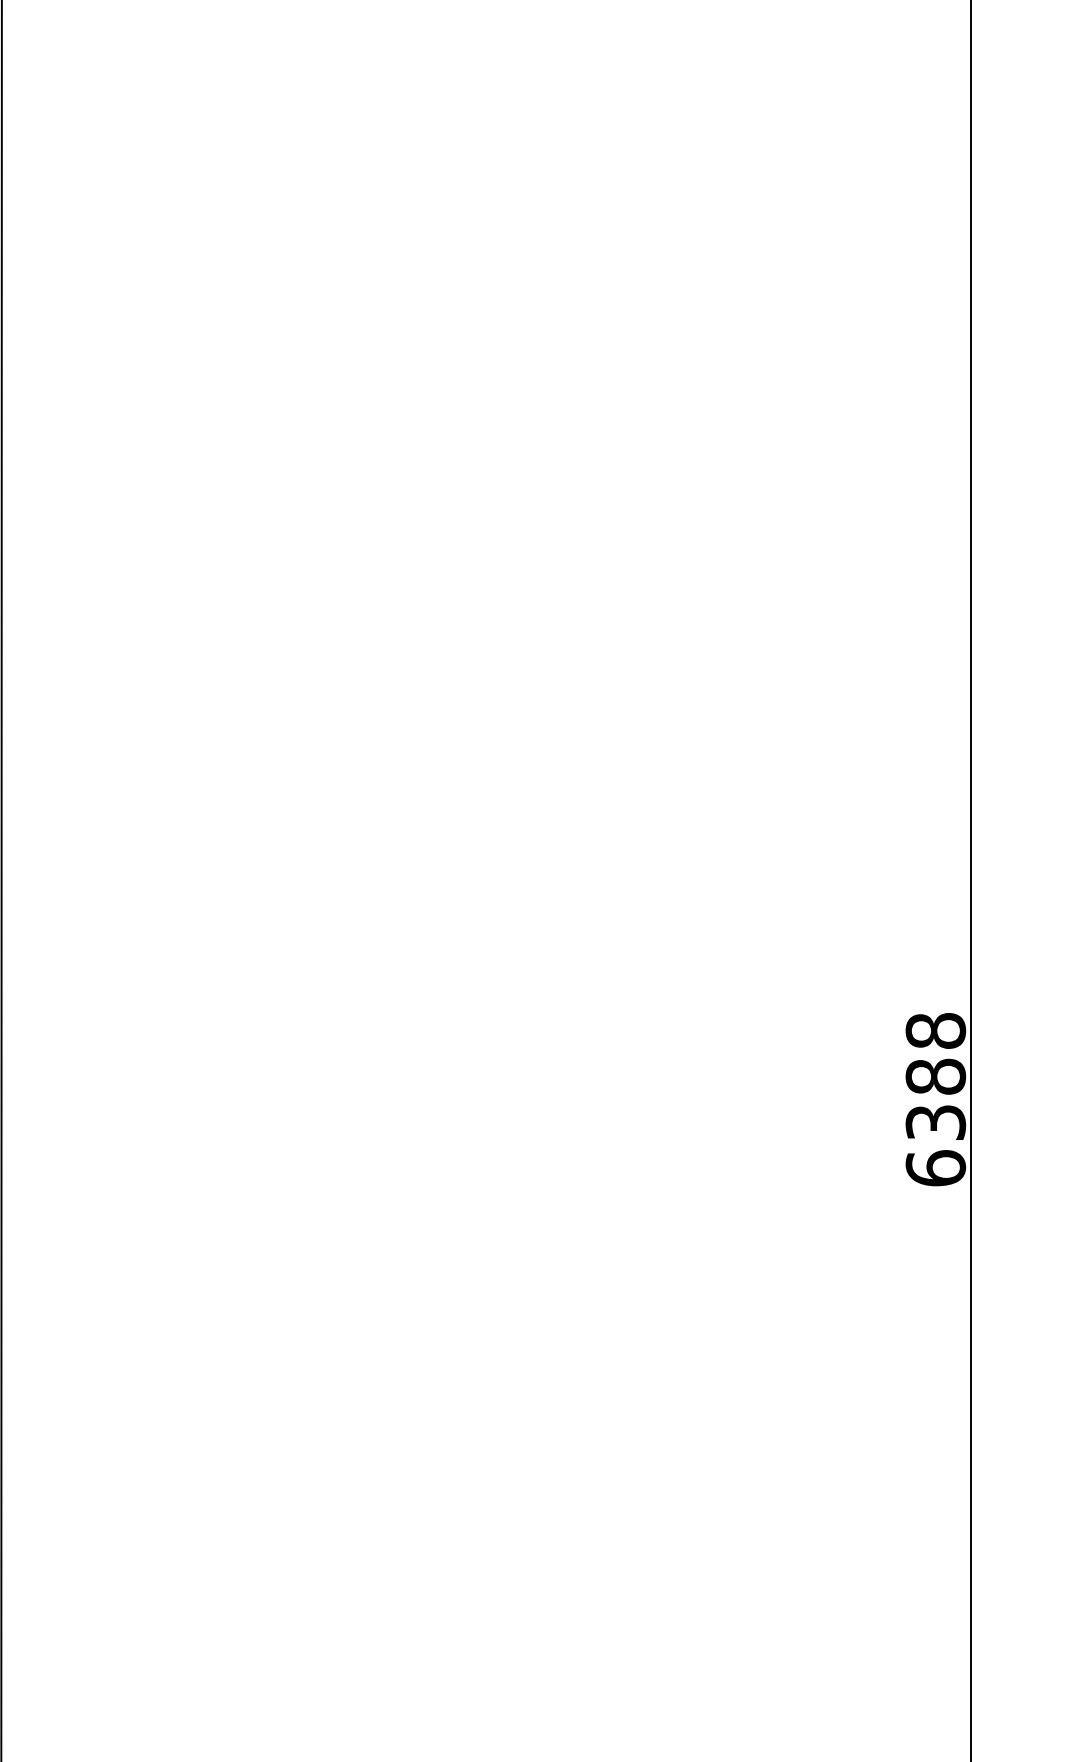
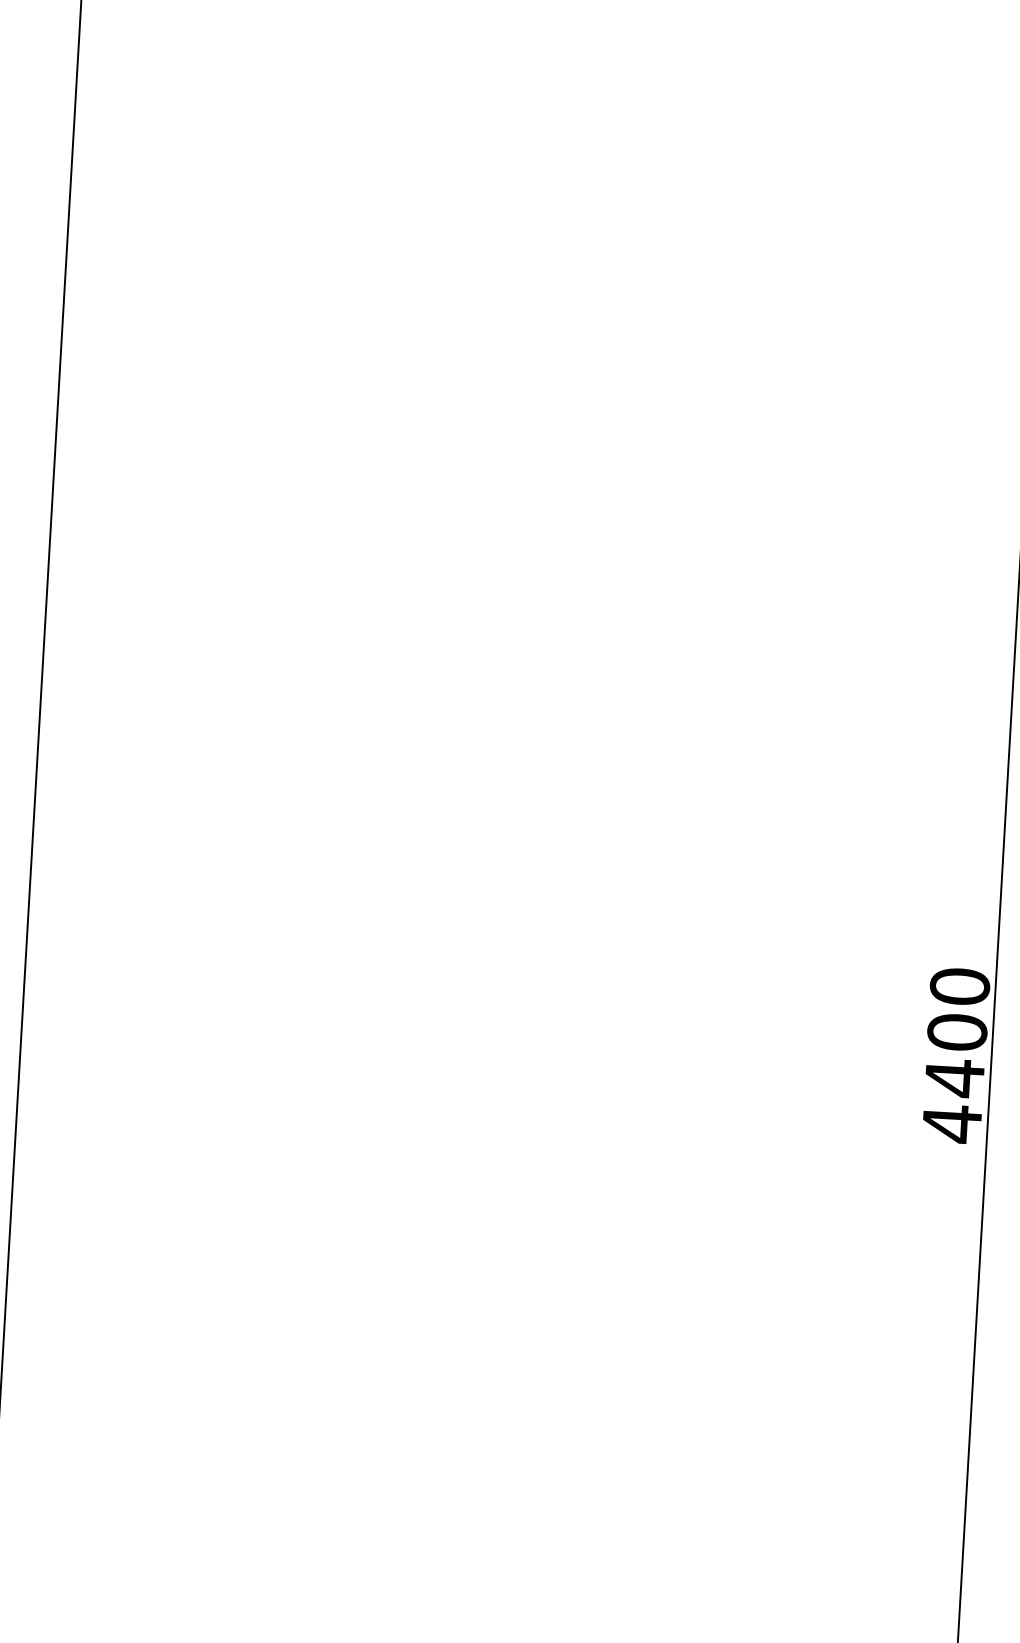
text: (935, 1099) -> (955, 1055), 6388 -> 4400

